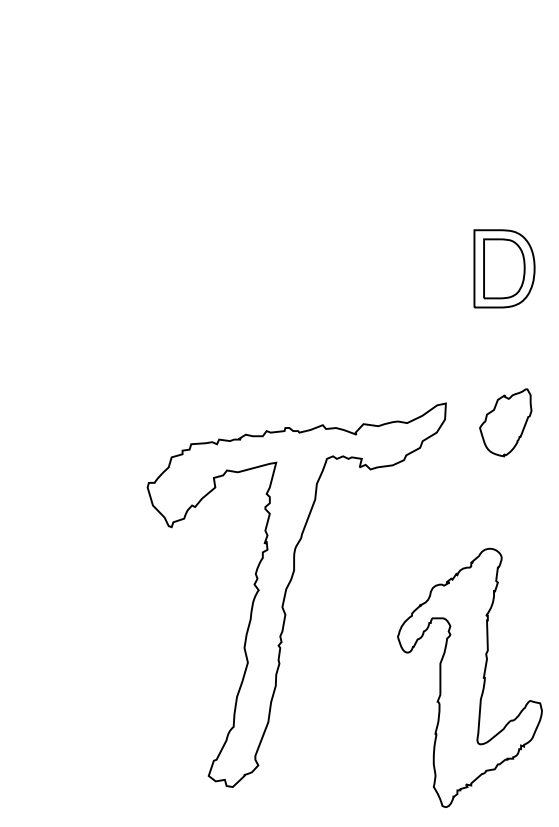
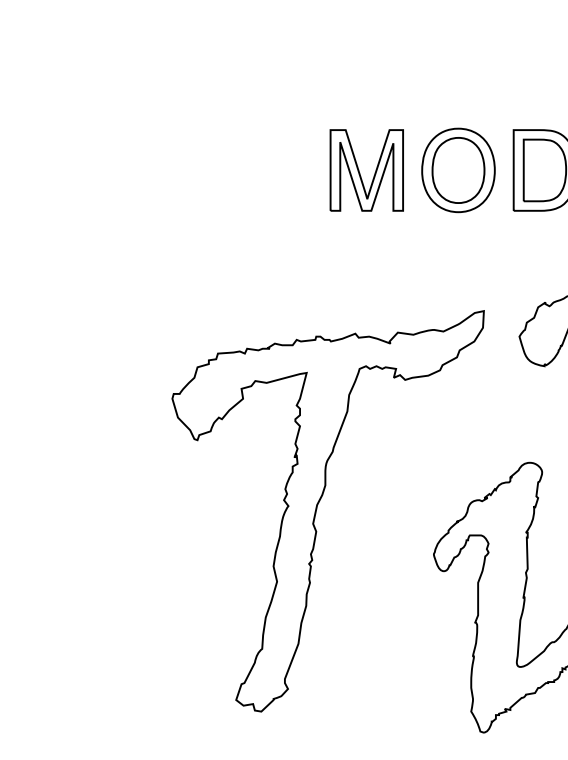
part: (421, 268) -> (458, 170), added
part: (327, 270) -> (360, 172), added

